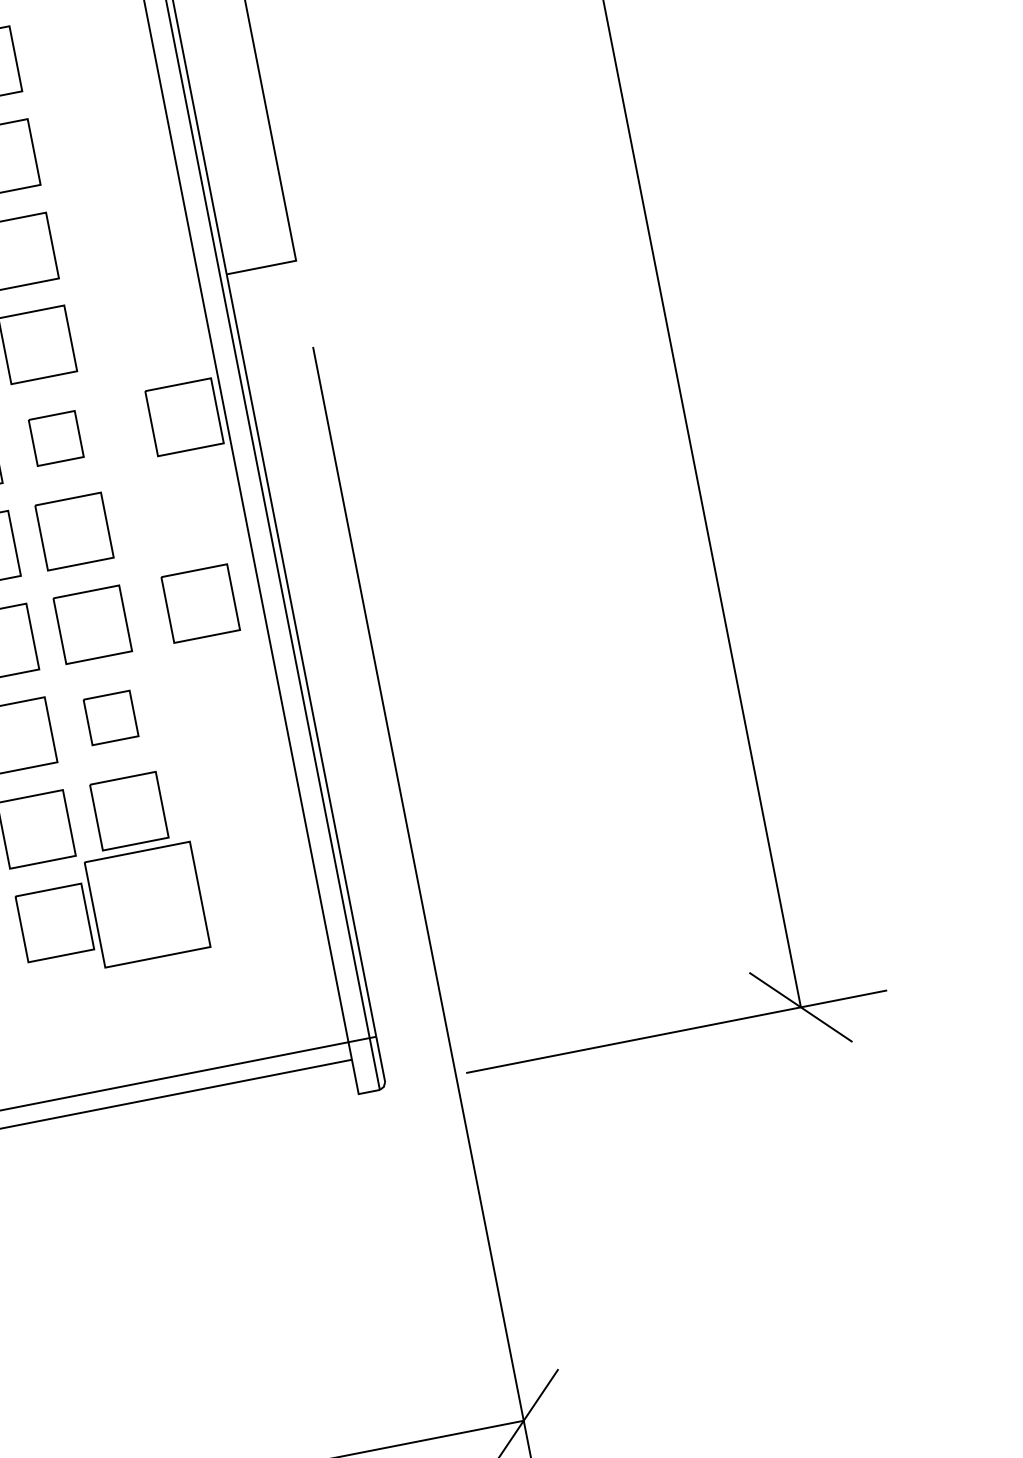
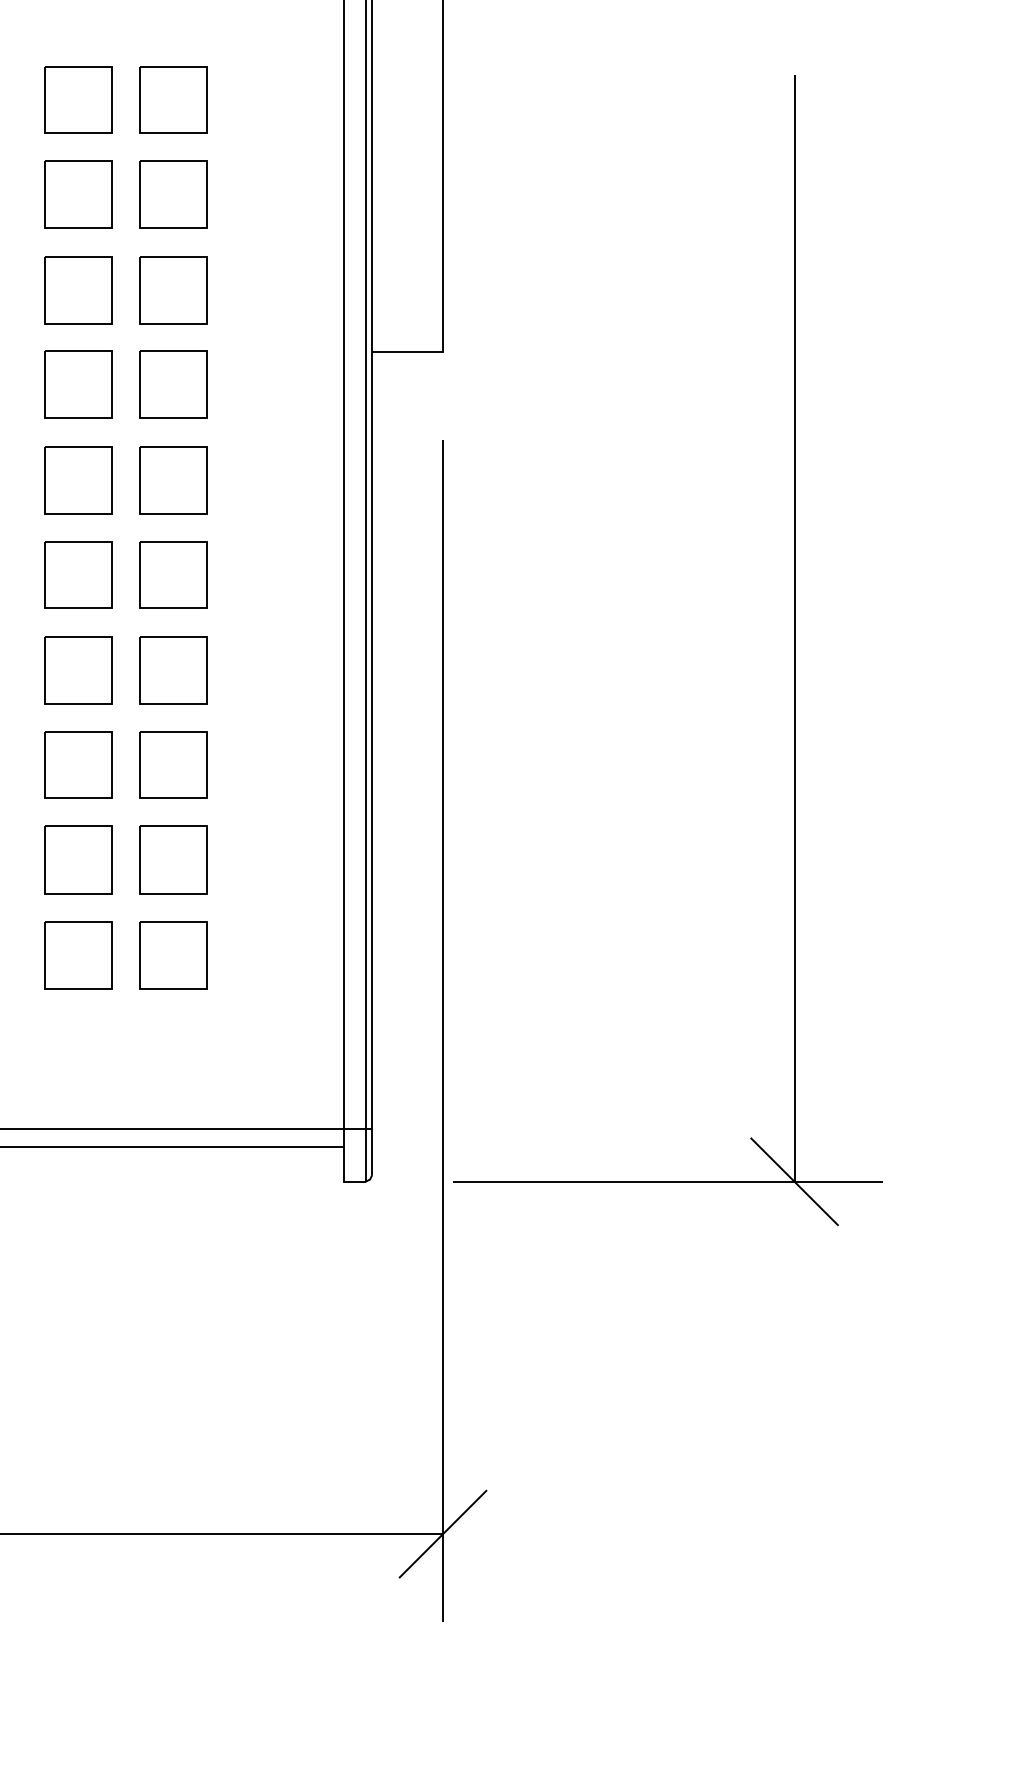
part: (184, 416) -> (303, 483), removed
part: (56, 438) -> (173, 480), size x1.43
part: (200, 604) -> (283, 670), removed
part: (111, 717) -> (173, 764), size x1.43
part: (147, 904) -> (173, 955), size x0.62

